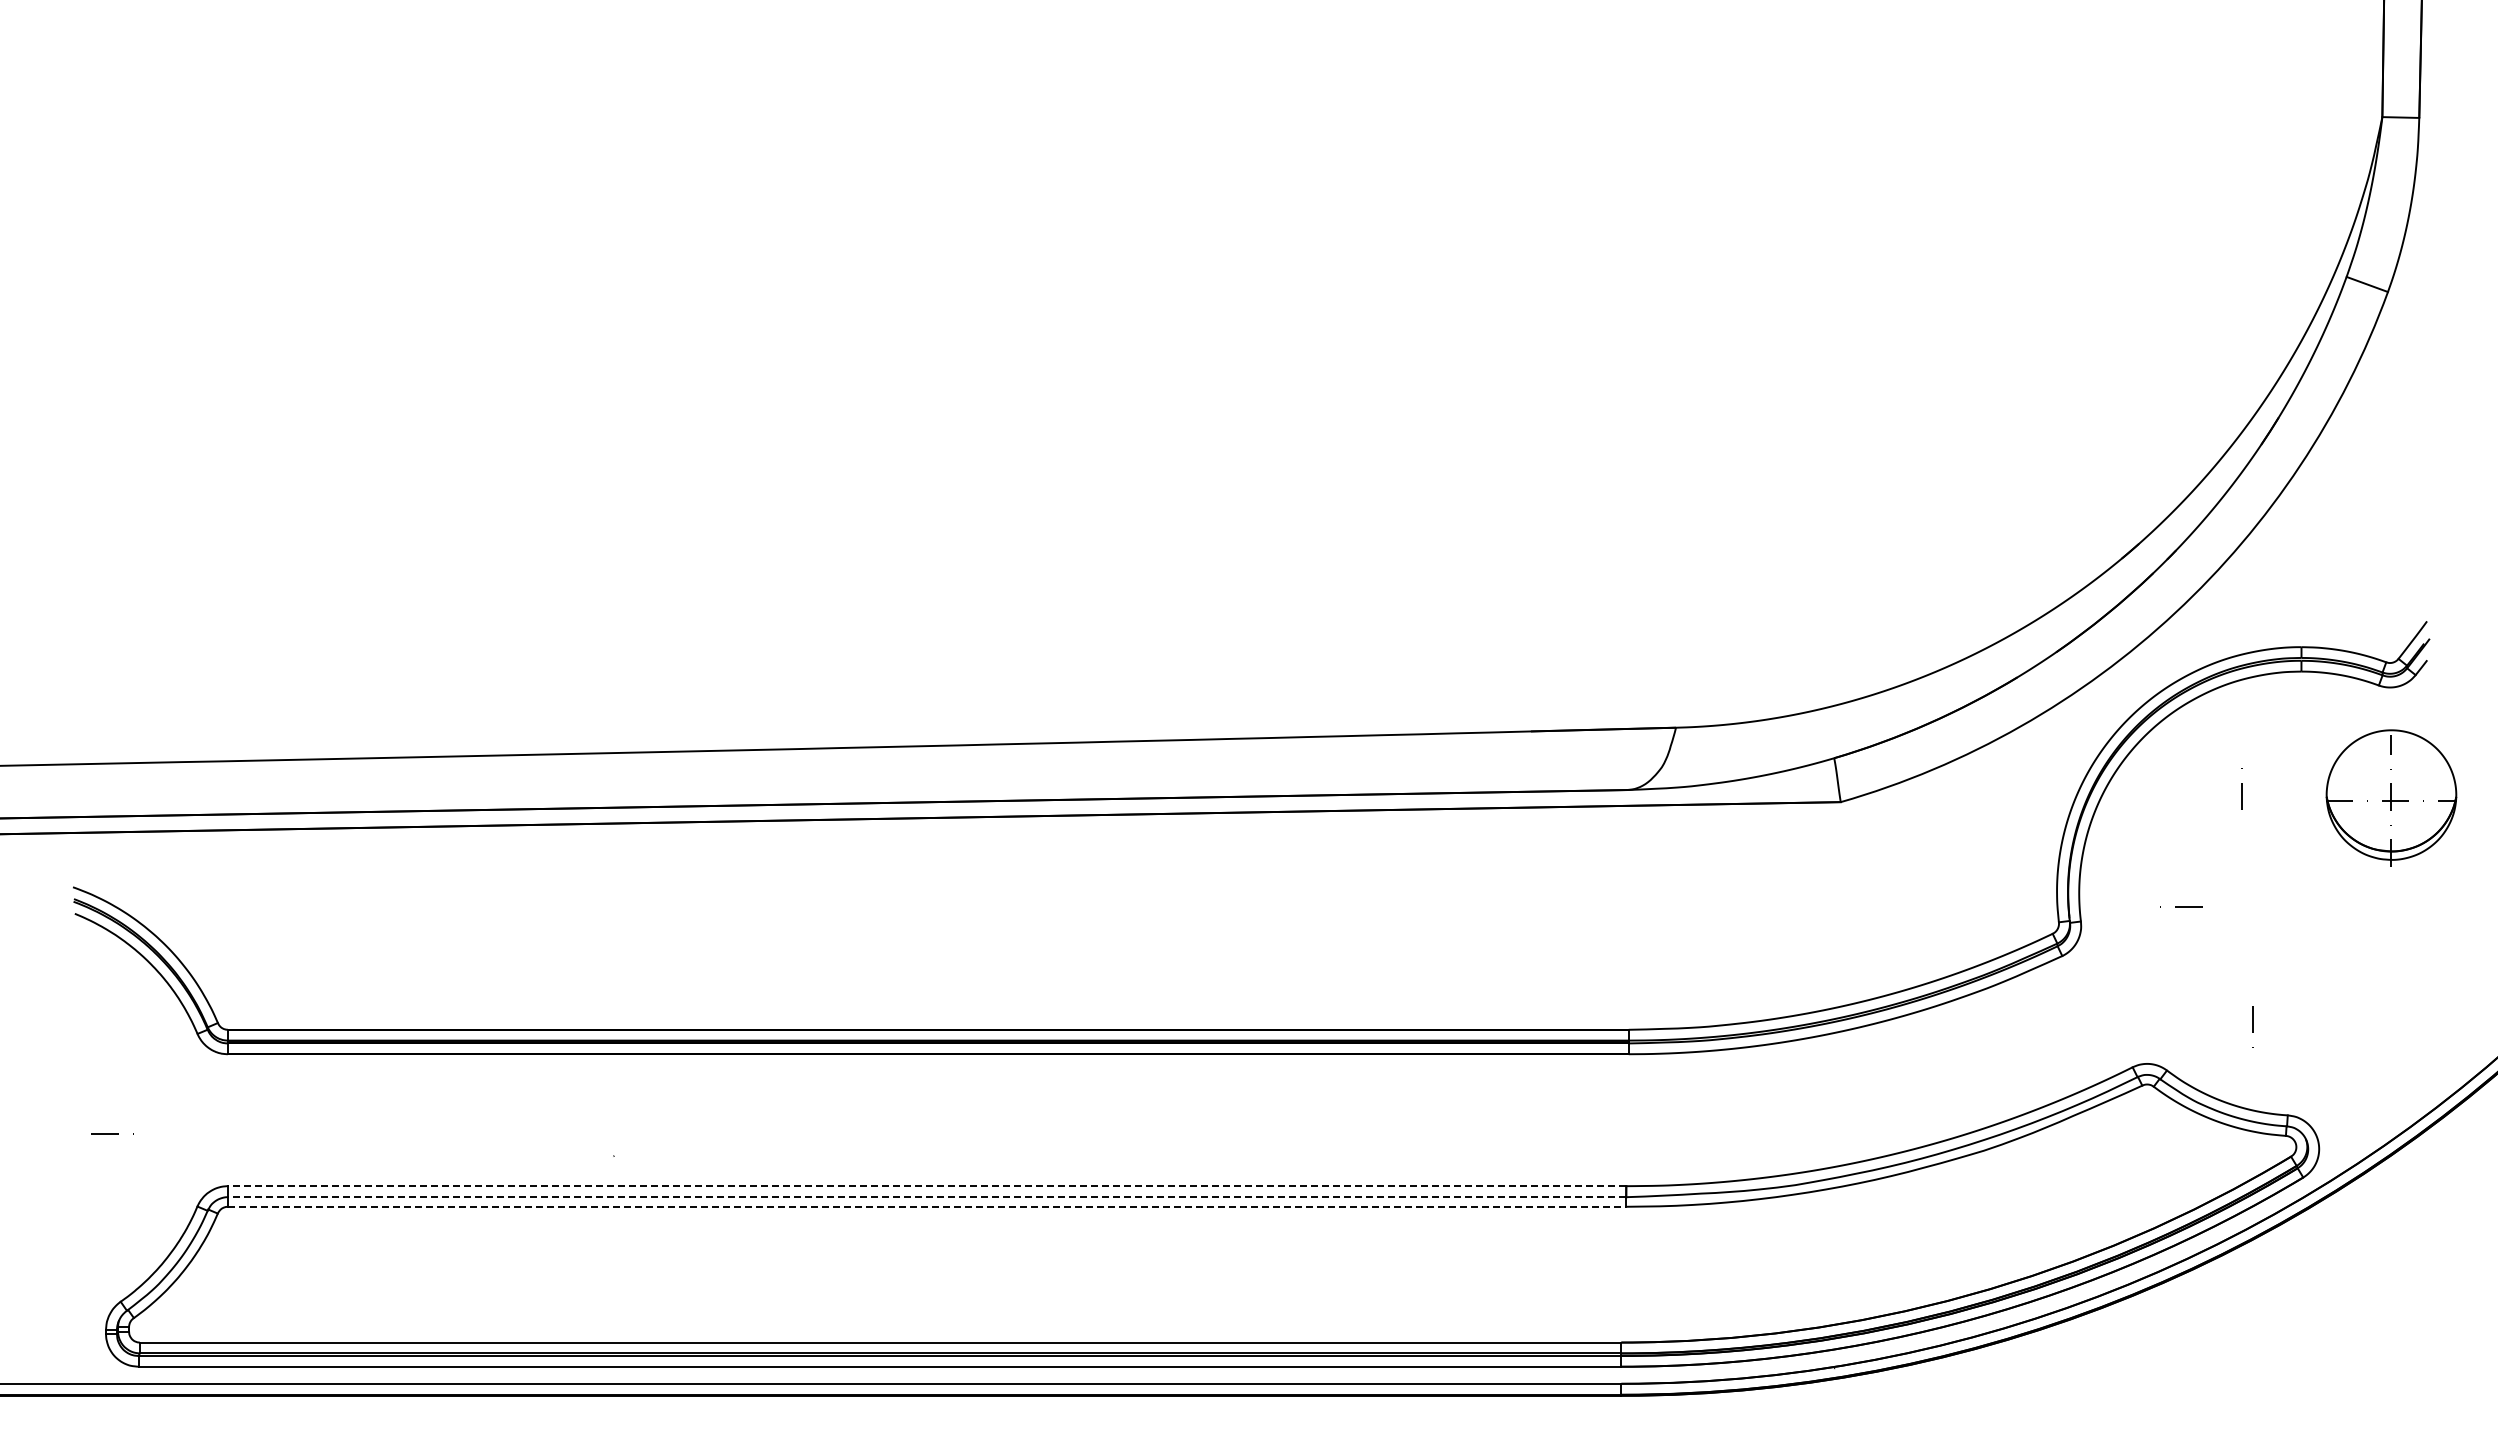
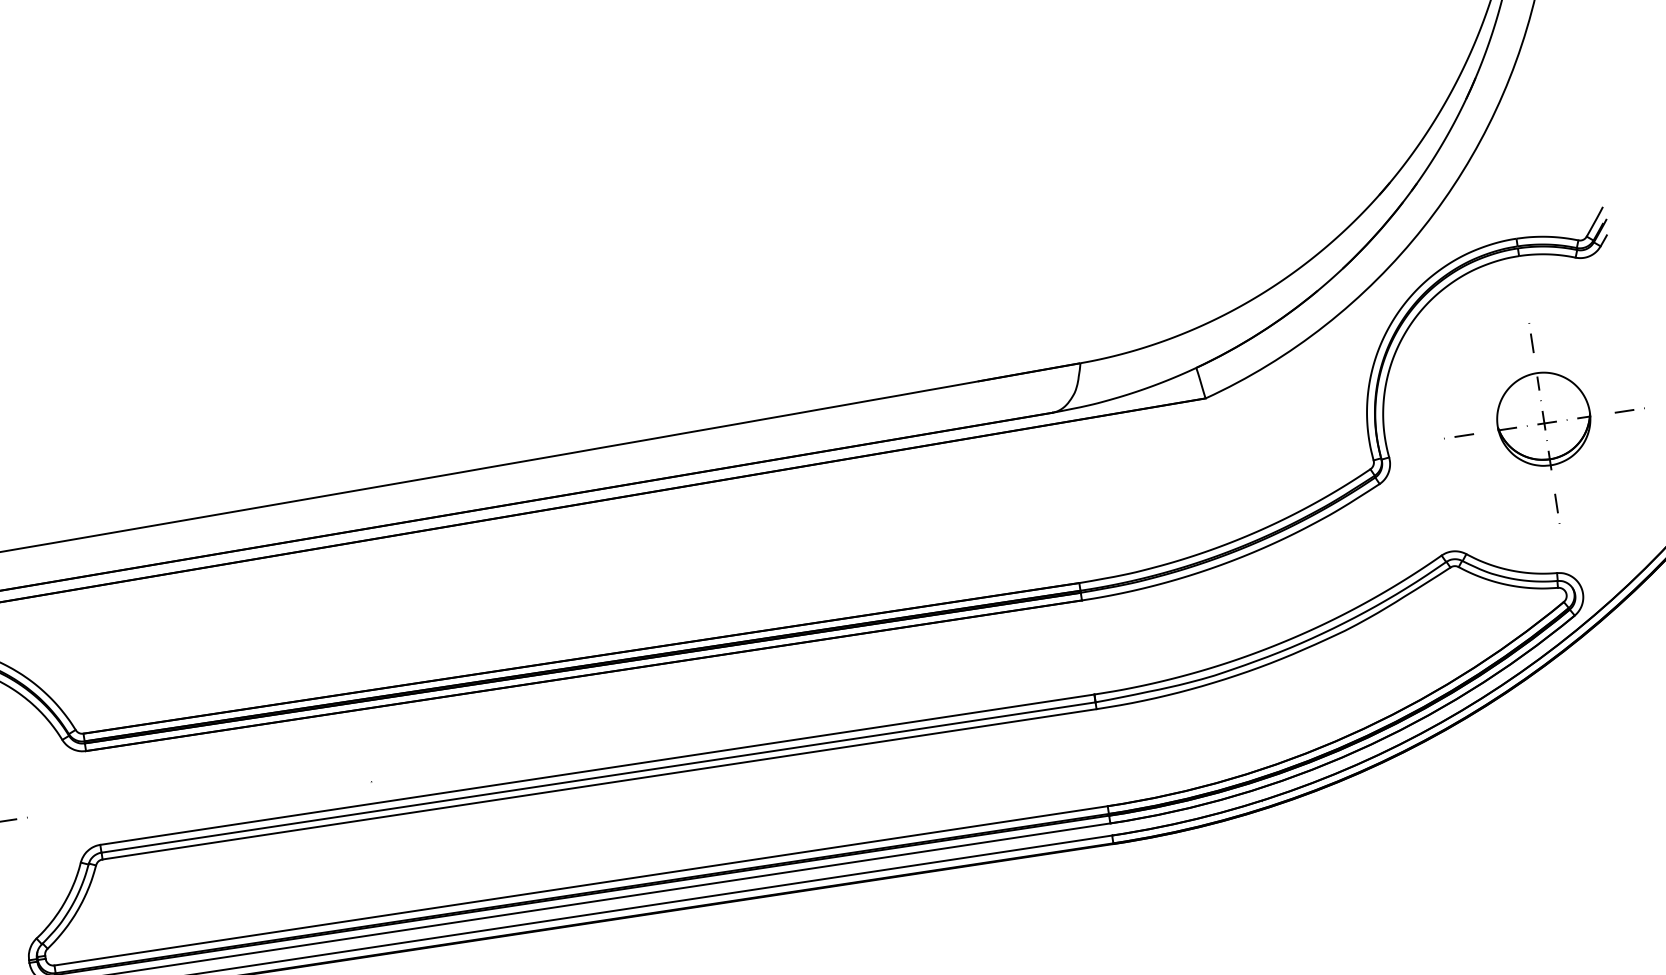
line: (2241, 788) -> (1530, 337), moved
part: (2391, 797) -> (1544, 420), moved
line: (2421, 906) -> (1629, 410), added
line: (2252, 1026) -> (1556, 508), moved
line: (926, 1186) -> (596, 769), dashed -> solid
line: (926, 1197) -> (598, 777), dashed -> solid
line: (927, 1206) -> (599, 784), dashed -> solid

